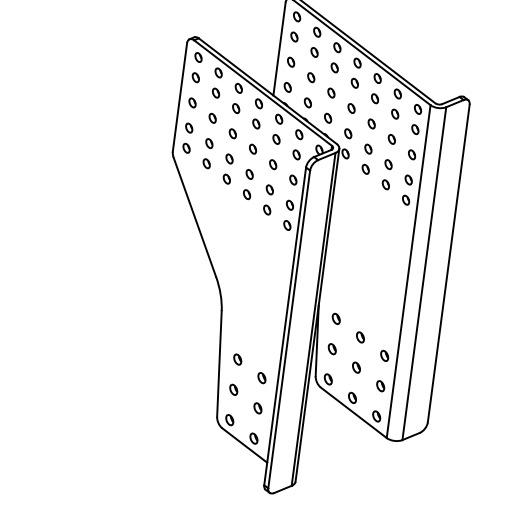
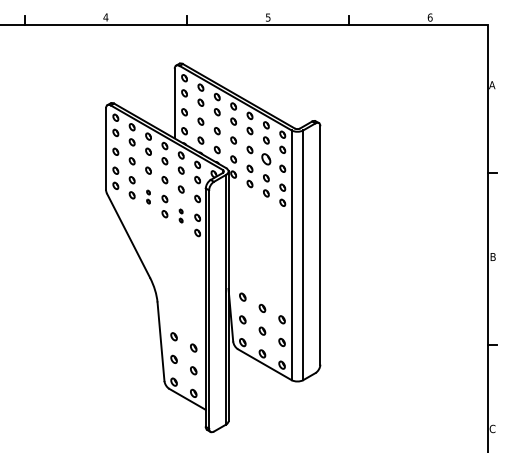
part: (392, 139) -> (266, 159), size x1.6
part: (228, 168) -> (148, 196), size x0.6
part: (267, 199) -> (180, 215), size x0.6

